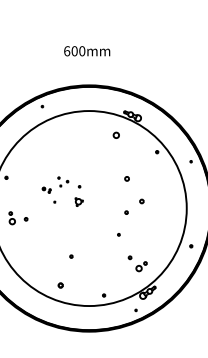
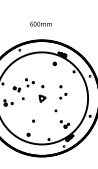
part: (62, 191) -> (29, 90), size x1.67
part: (134, 195) -> (63, 92), size x0.71

